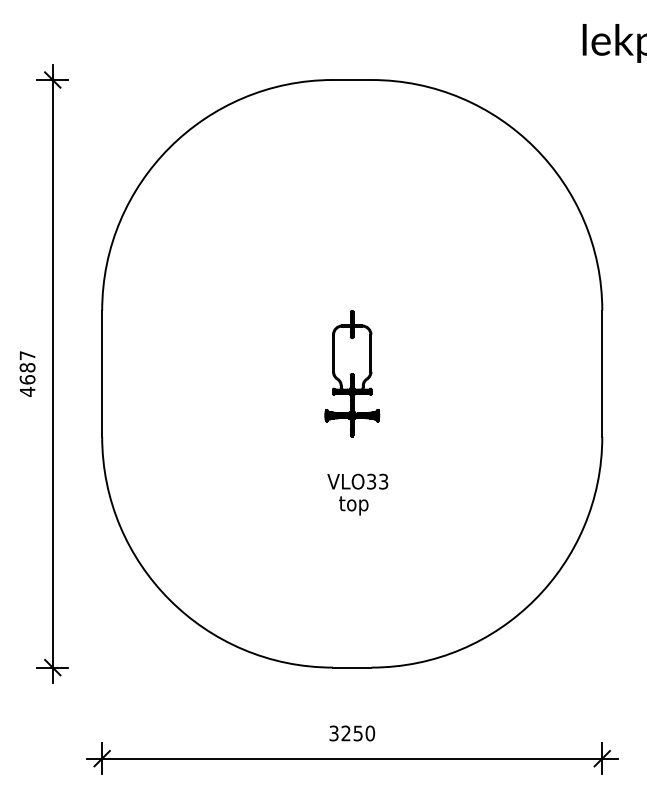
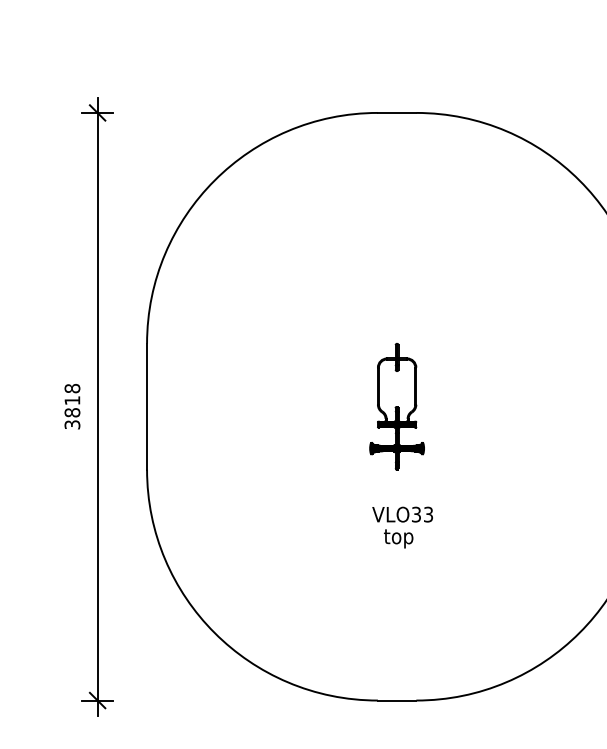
text: (27, 373) -> (72, 406), 4687 -> 3818

